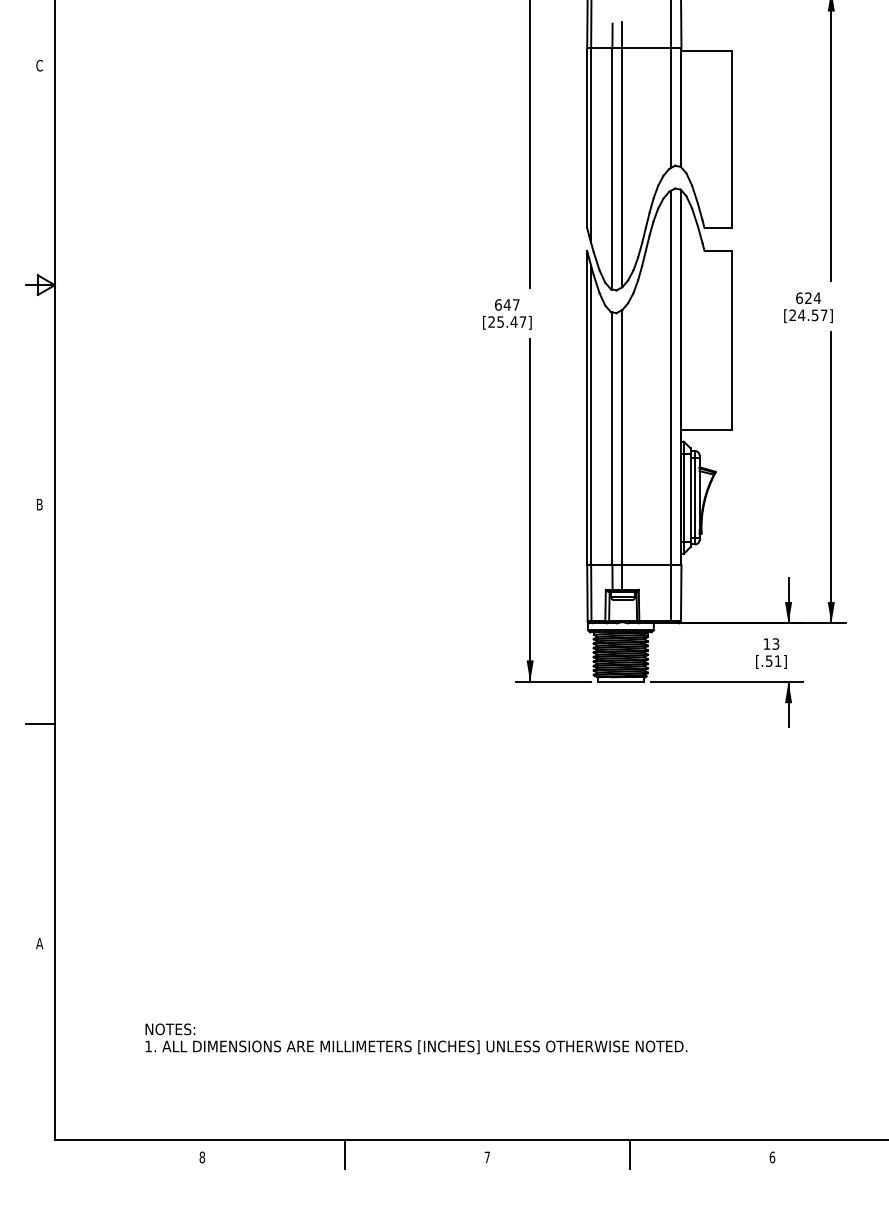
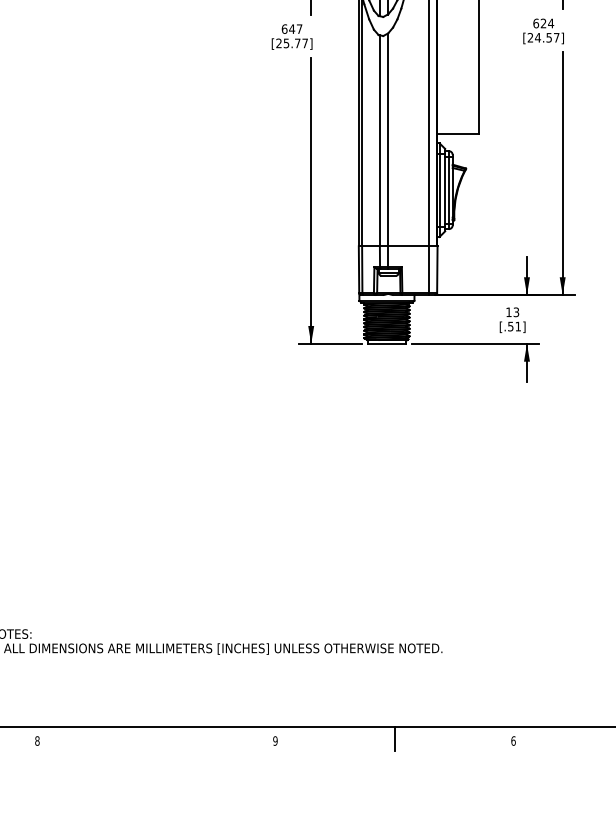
text: (513, 321) -> (297, 42), [25.47] -> [25.77]
line: (344, 1154) -> (156, 738), removed
text: (487, 1157) -> (275, 741), 7 -> 9

